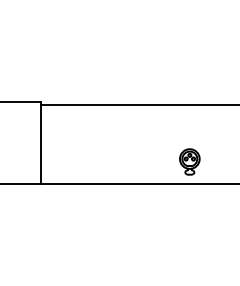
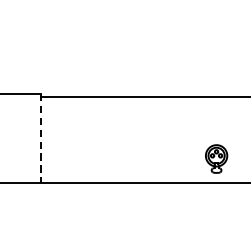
line: (40, 143) -> (41, 138), solid -> dashed
part: (189, 161) -> (216, 158), moved

